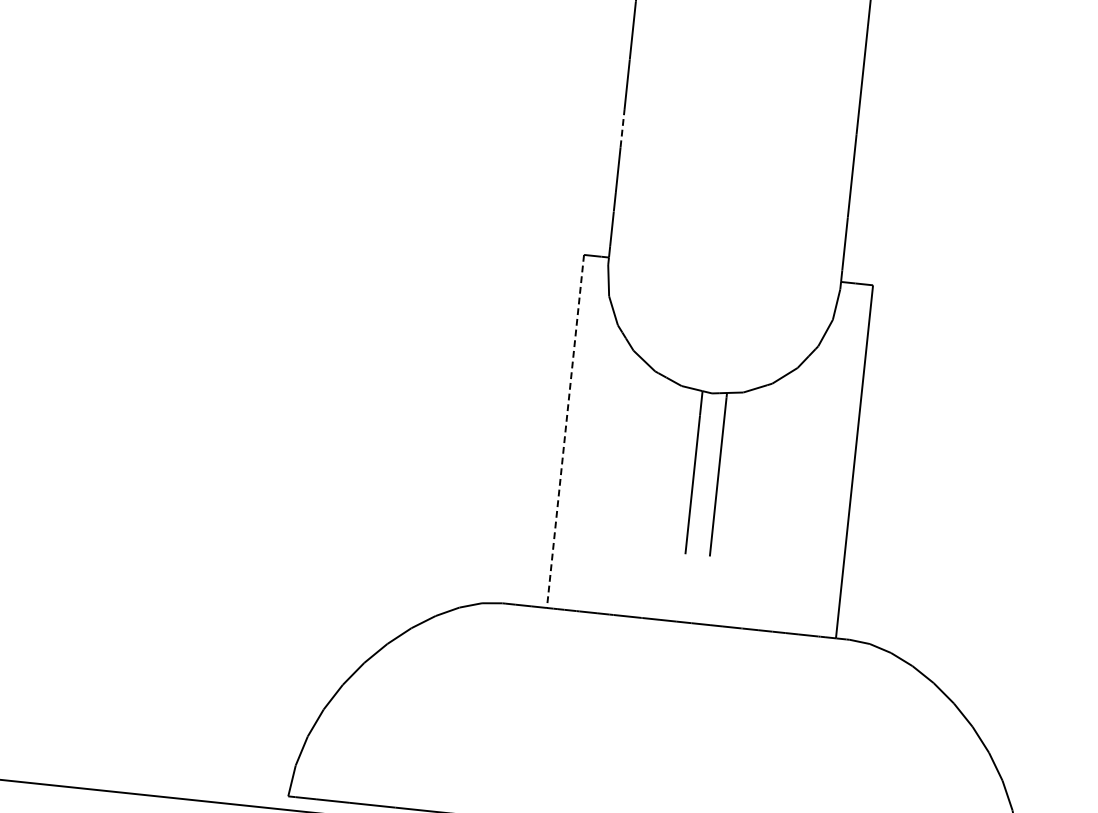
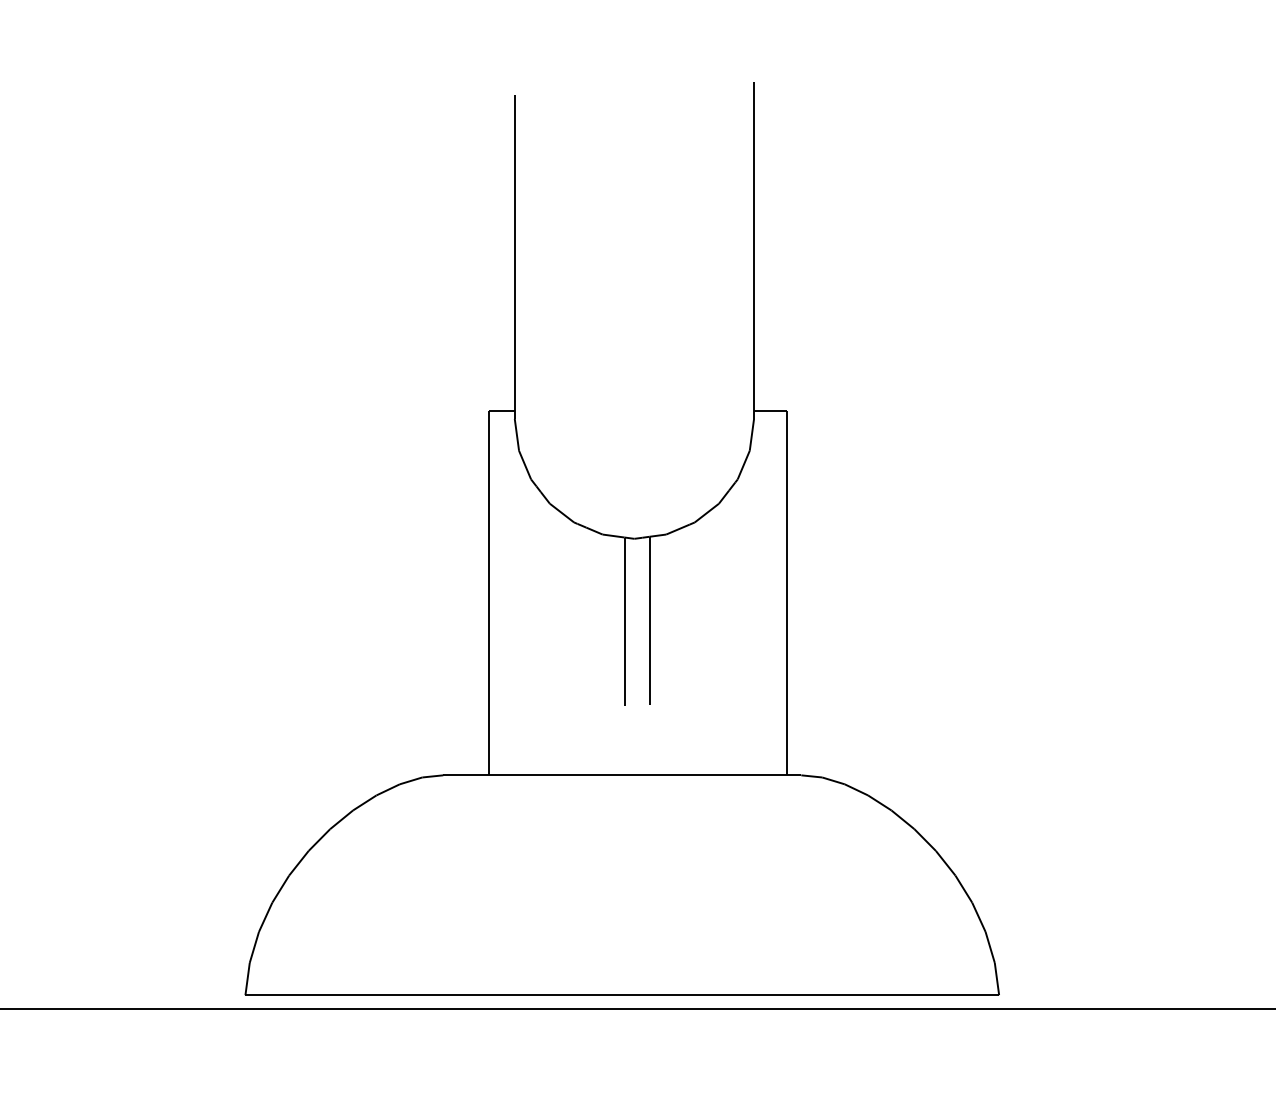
line: (622, 127) -> (514, 277), dashed -> solid
line: (565, 431) -> (489, 593), dashed -> solid

